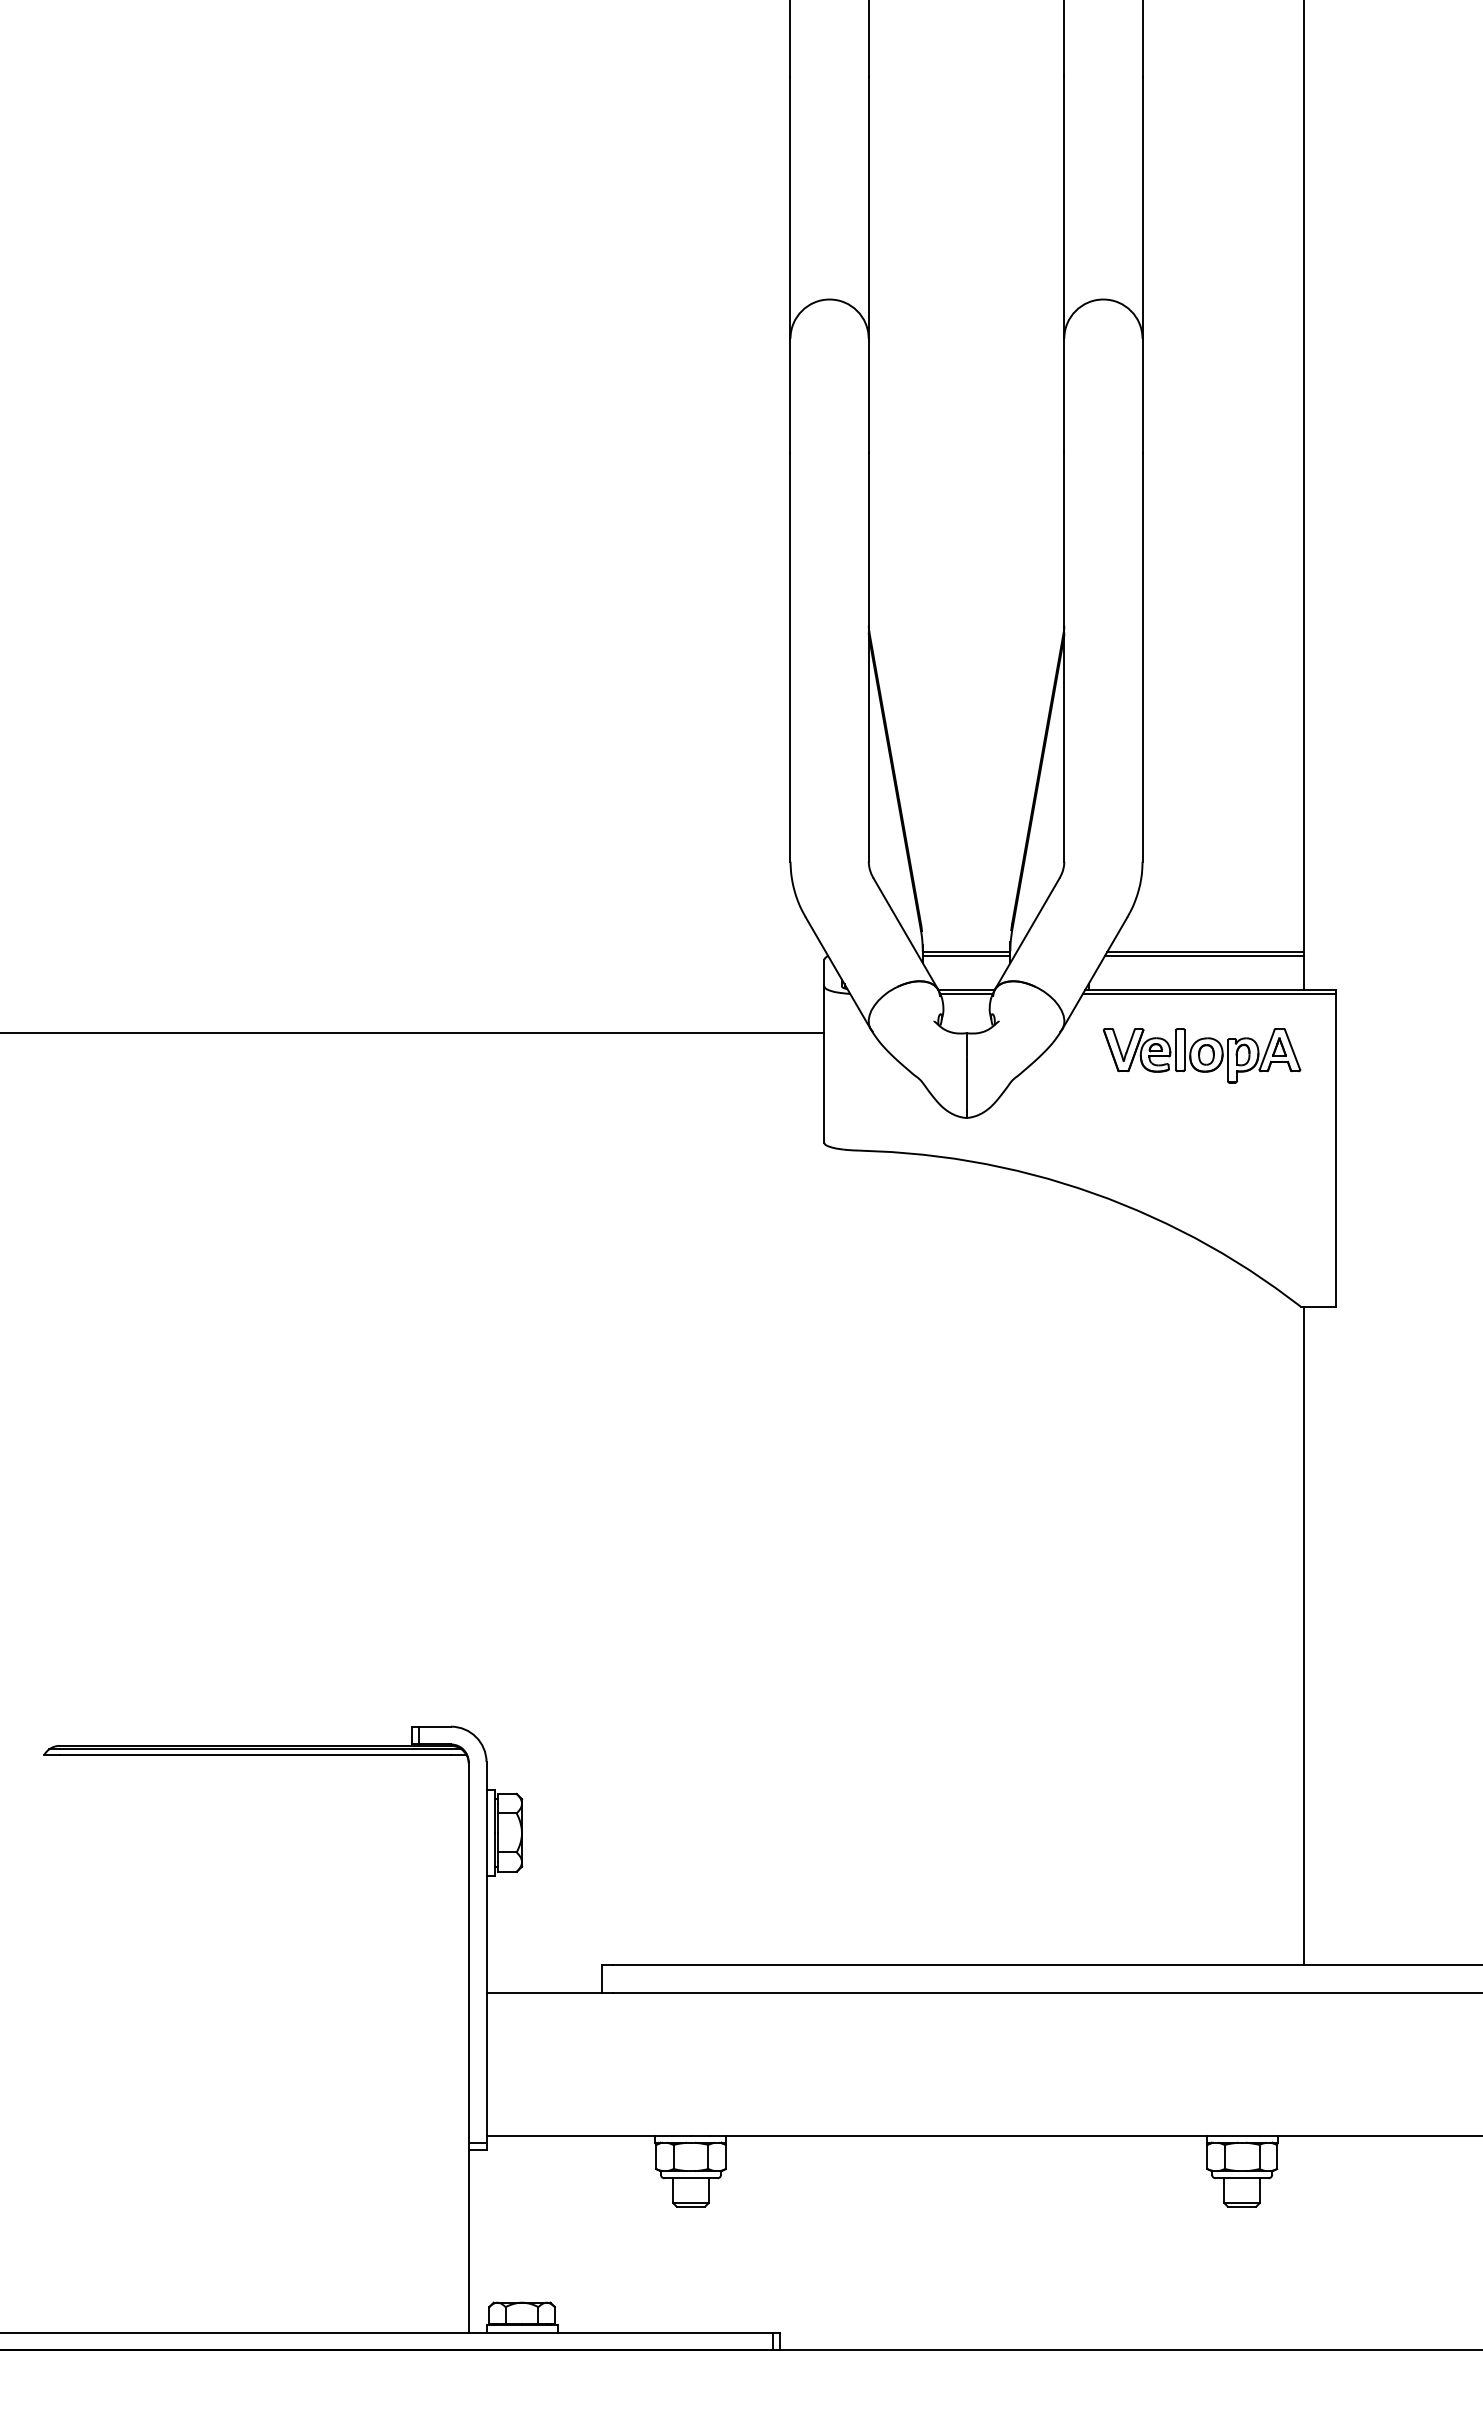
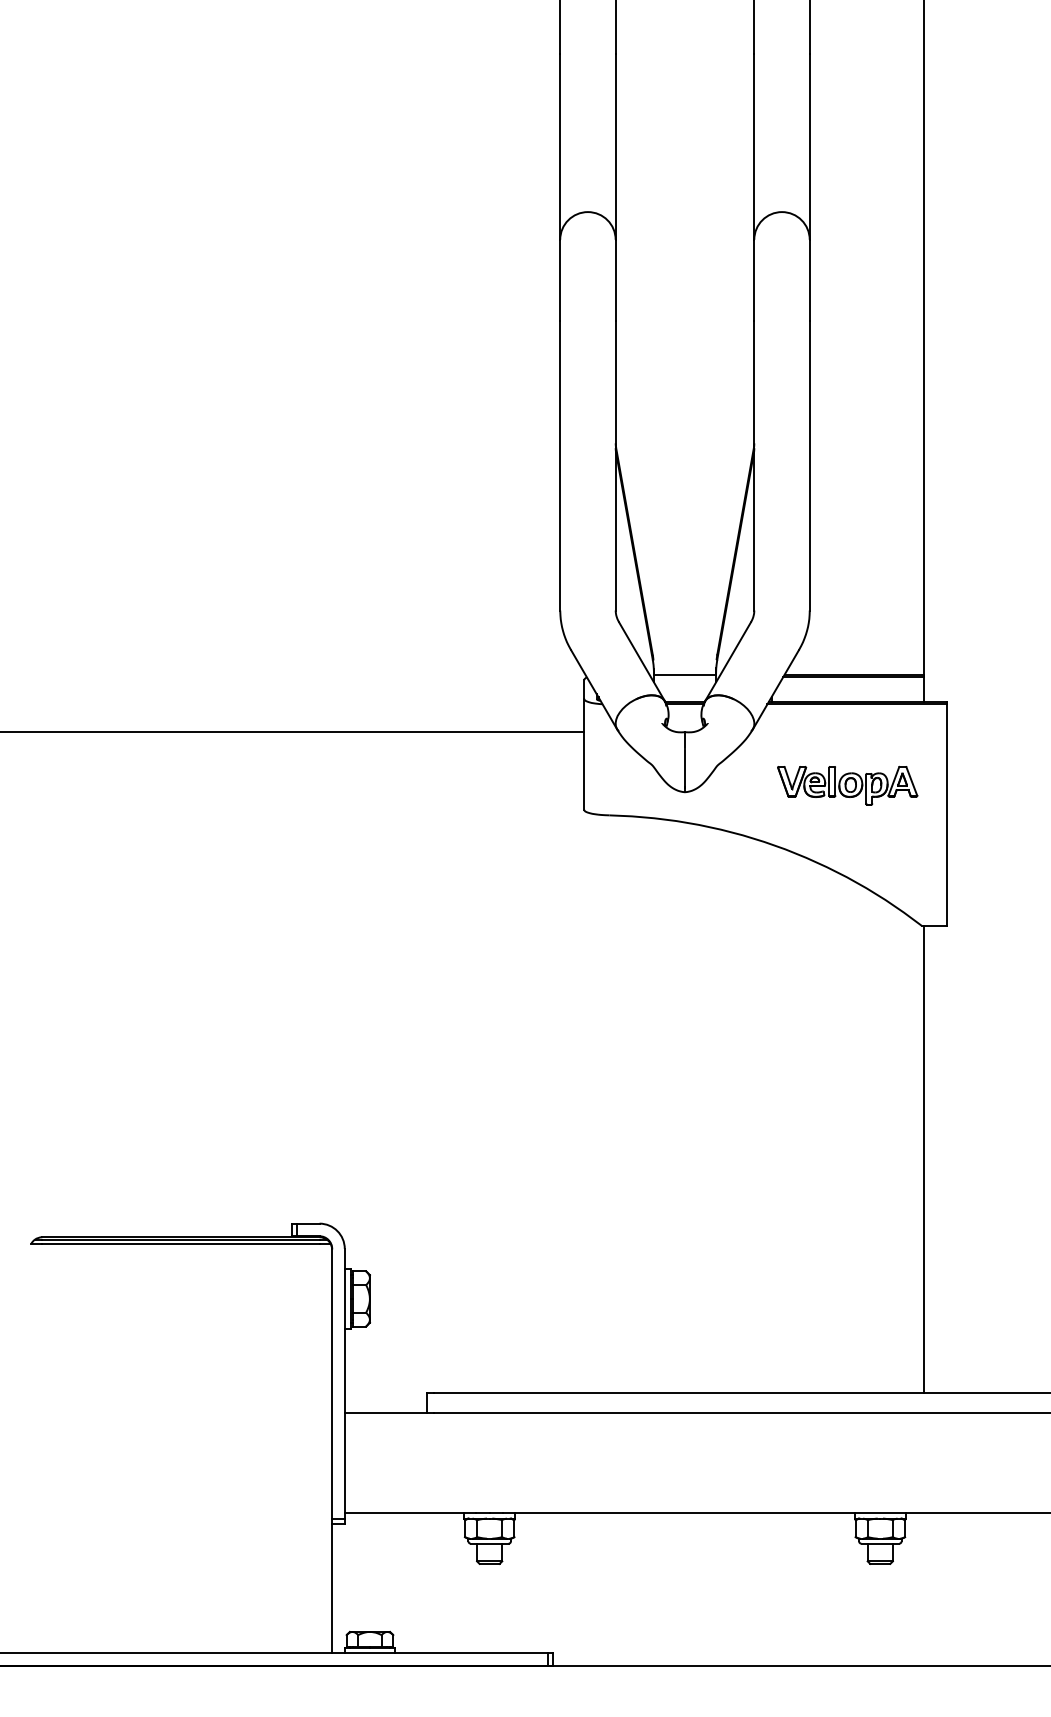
line: (966, 955) -> (684, 677), removed
part: (1201, 1055) -> (847, 785), moved

